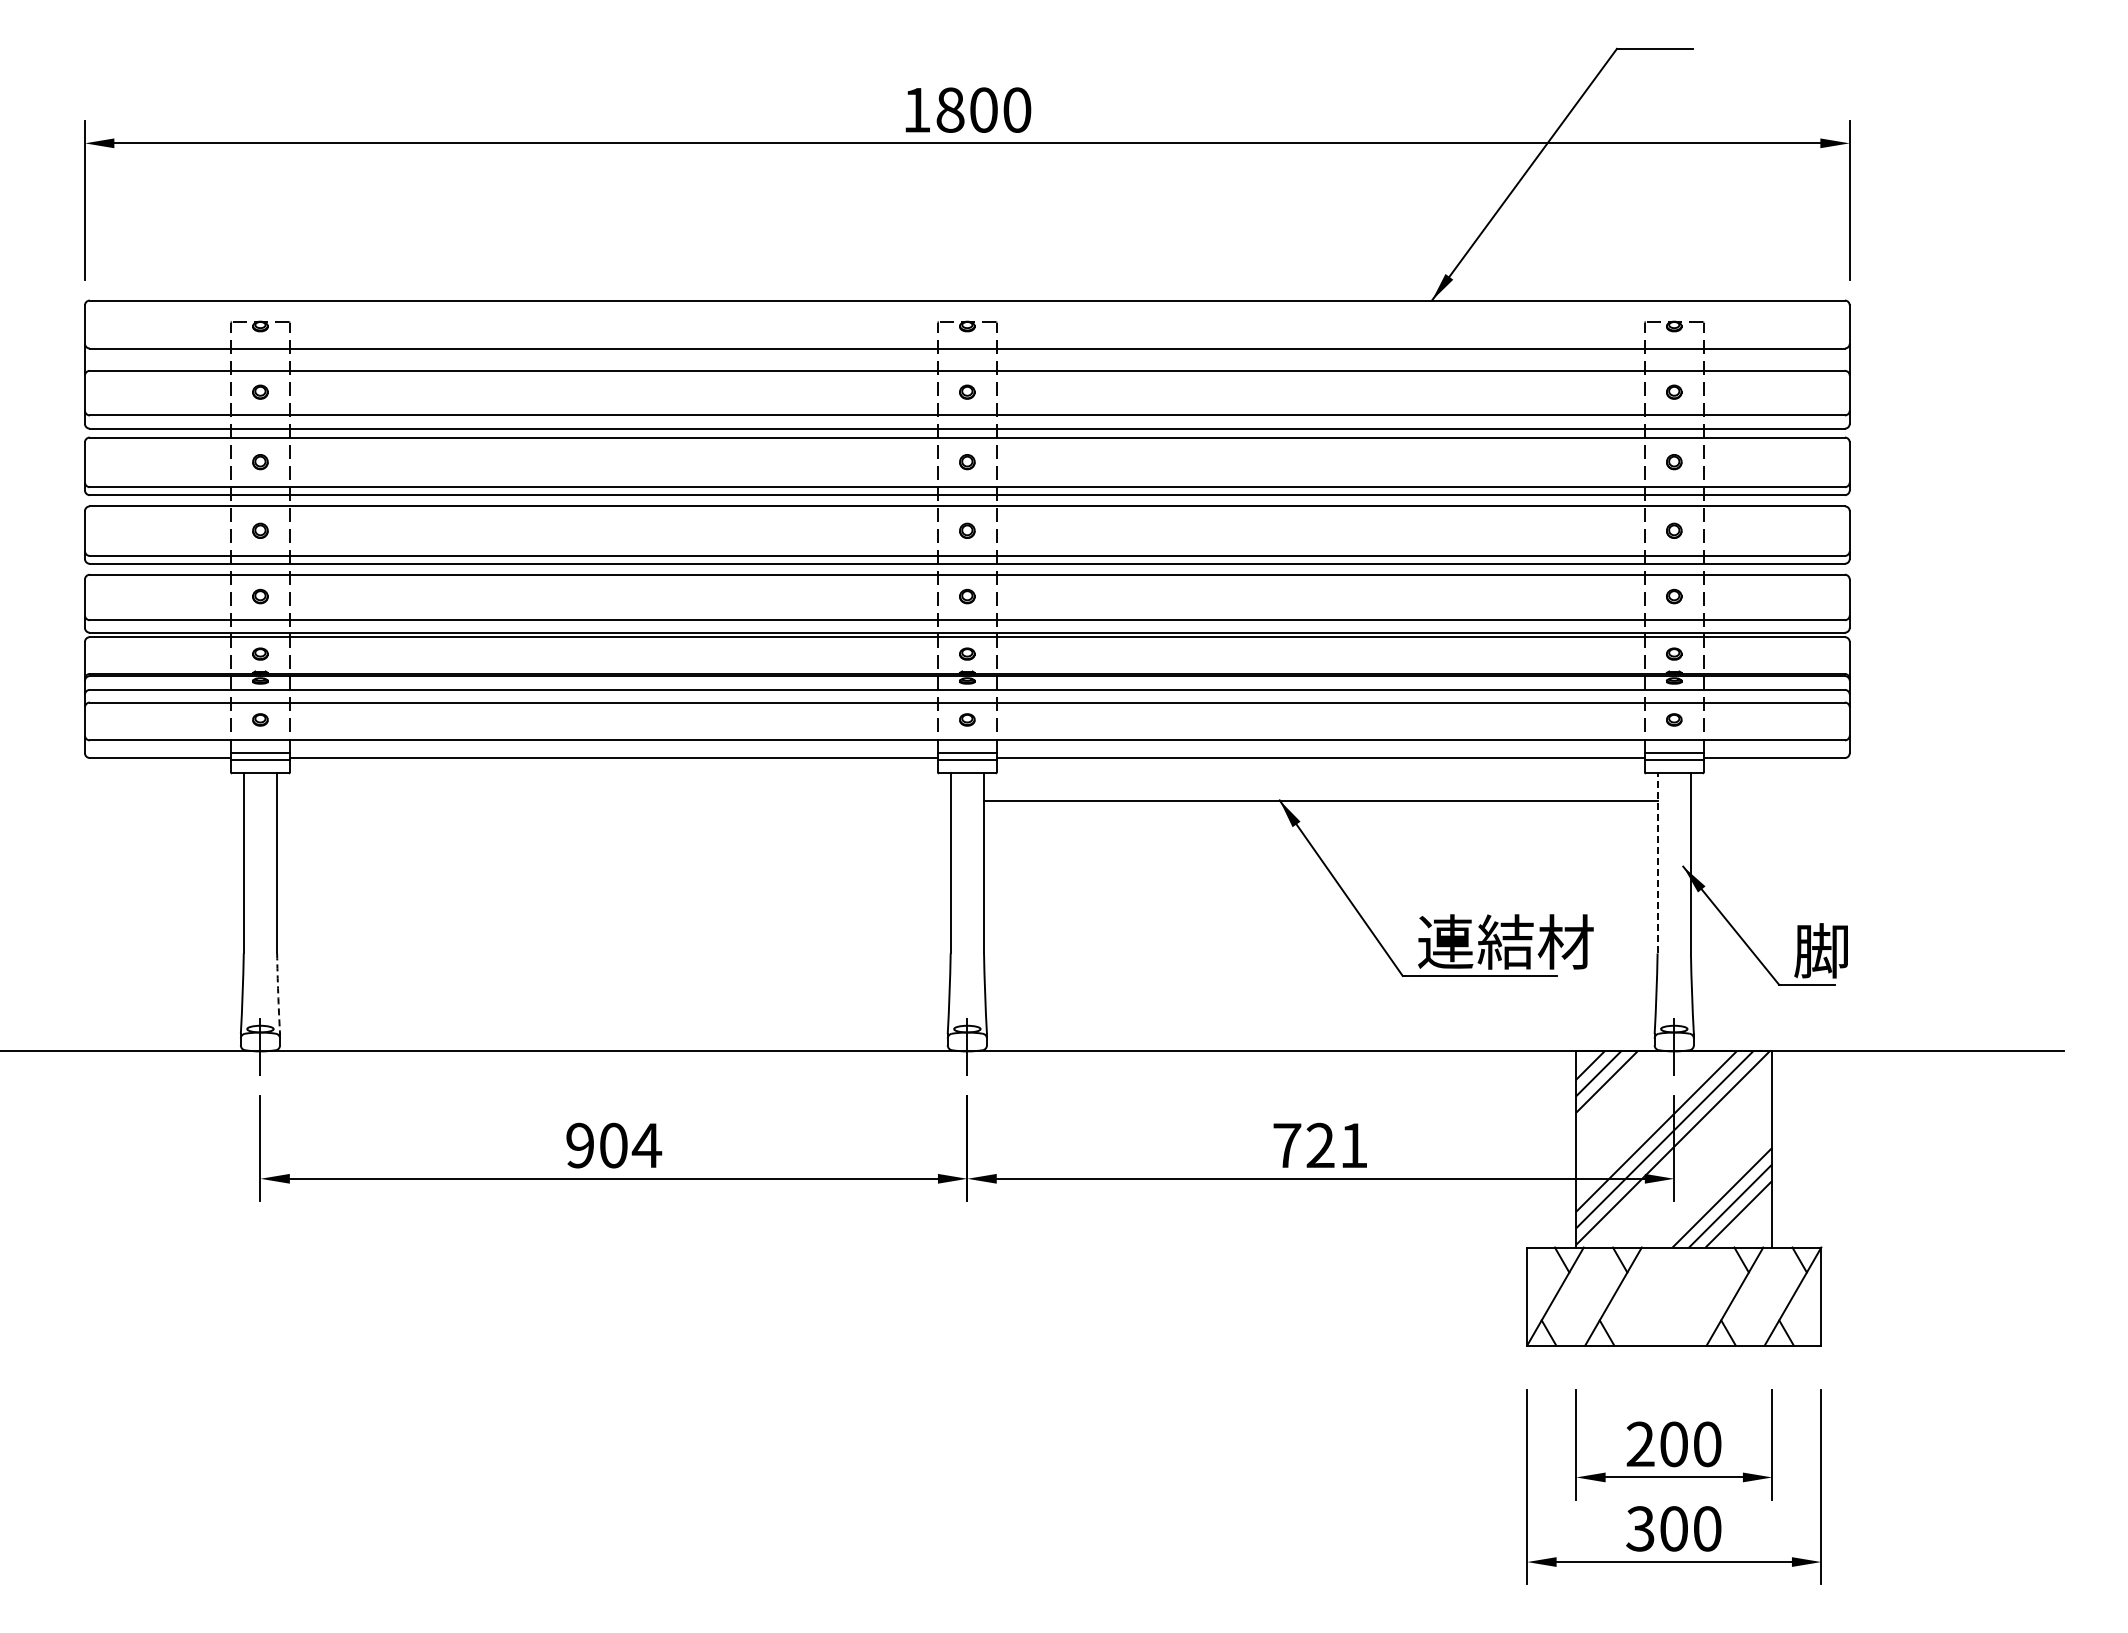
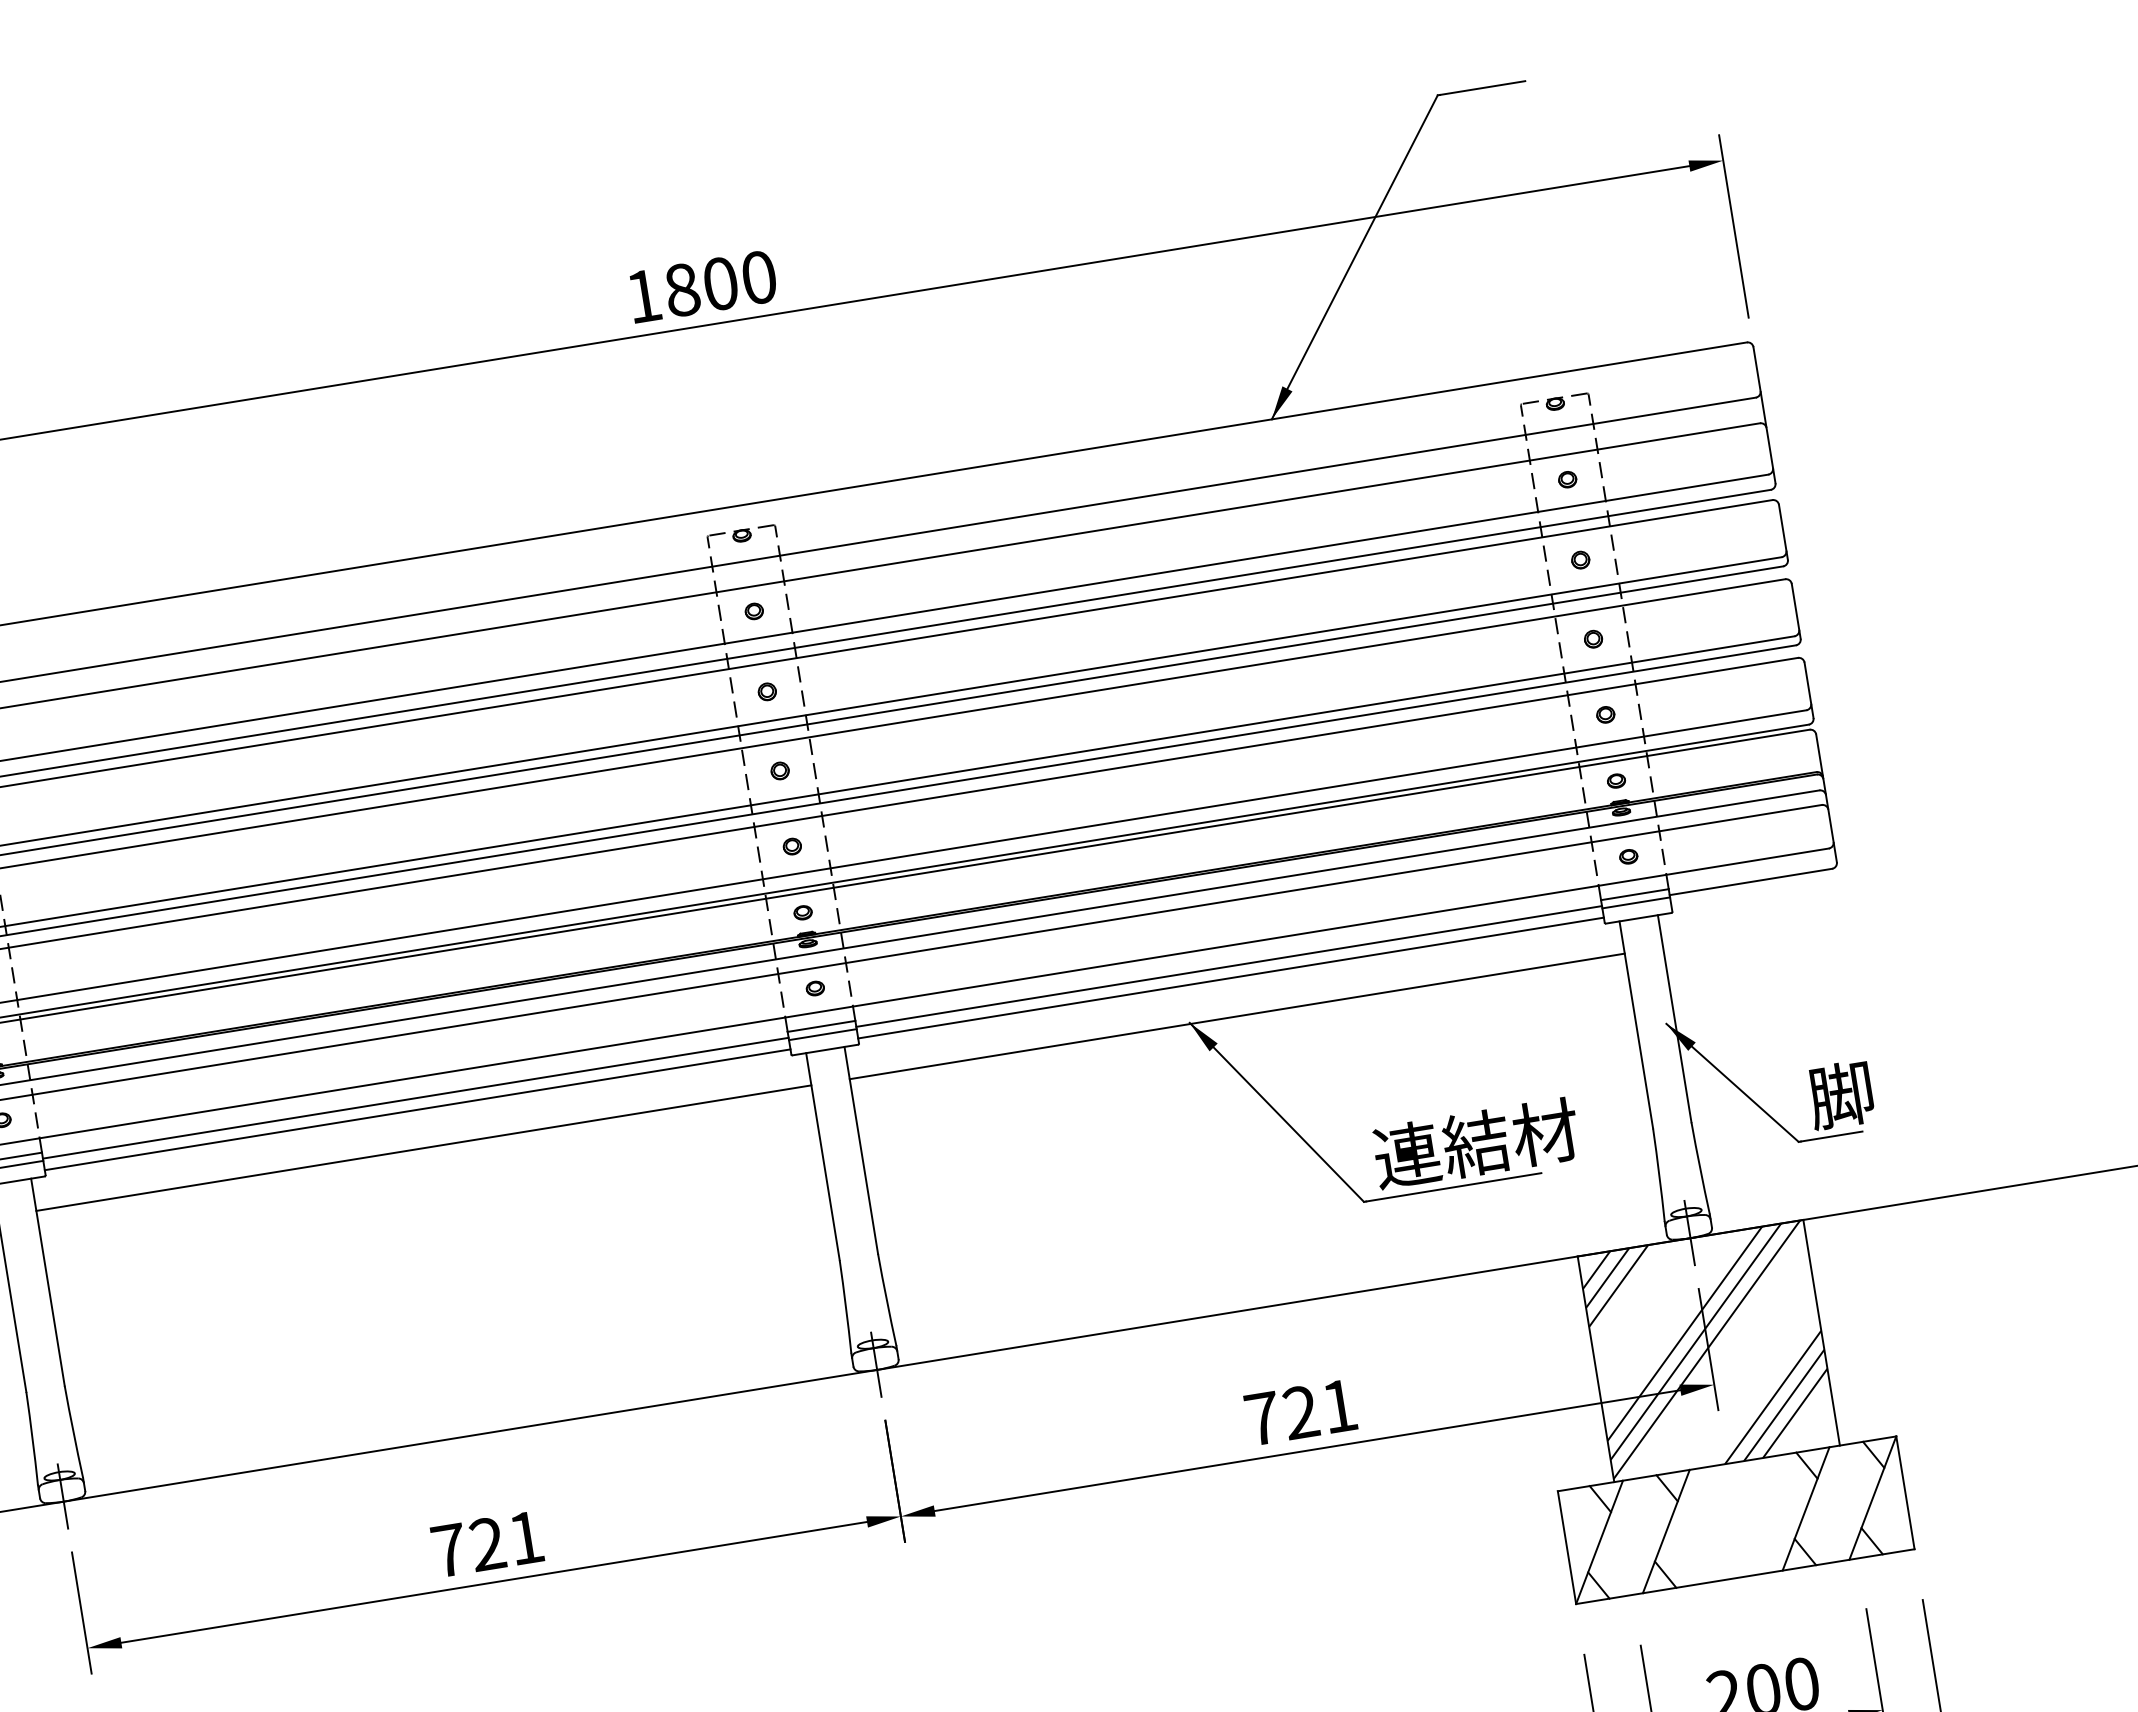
line: (613, 768) -> (417, 1110), added
line: (1320, 768) -> (1230, 978), added
line: (613, 801) -> (423, 1148), added
line: (1657, 863) -> (1636, 1025), dashed -> solid
arc: (278, 993) -> (73, 1431), dashed -> solid
text: (614, 1145) -> (488, 1543), 904 -> 721

